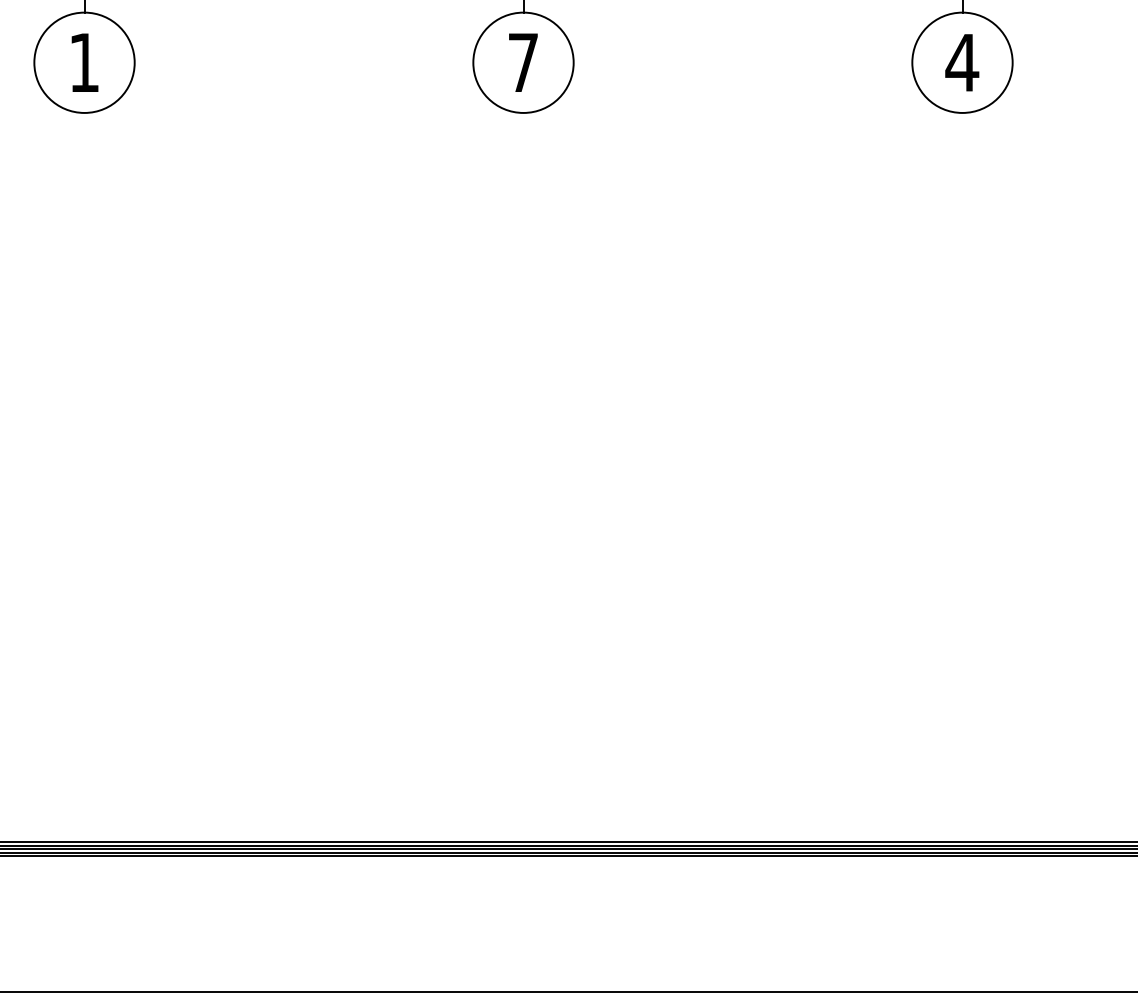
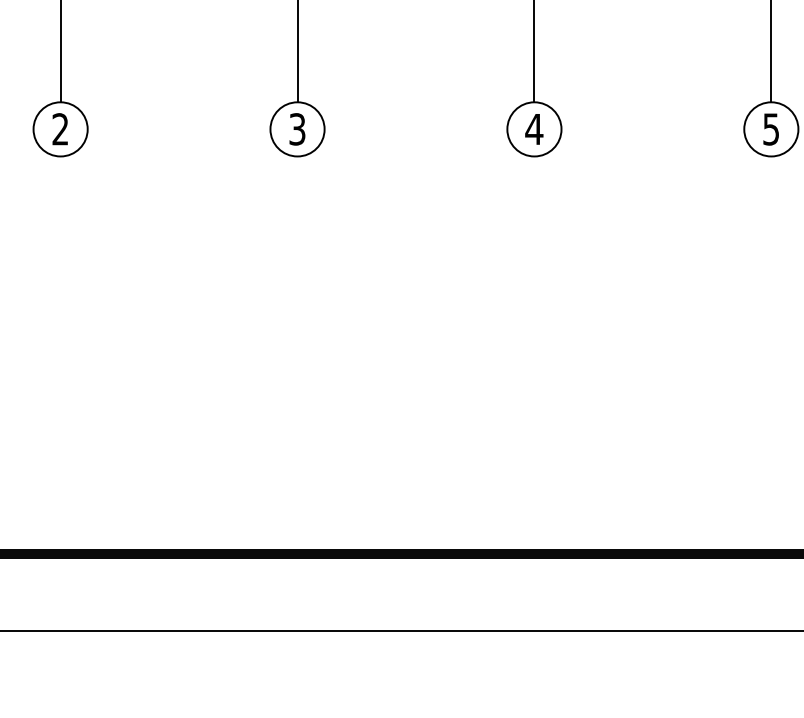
text: (84, 62) -> (60, 129), 1 -> 2
text: (523, 62) -> (297, 129), 7 -> 3

